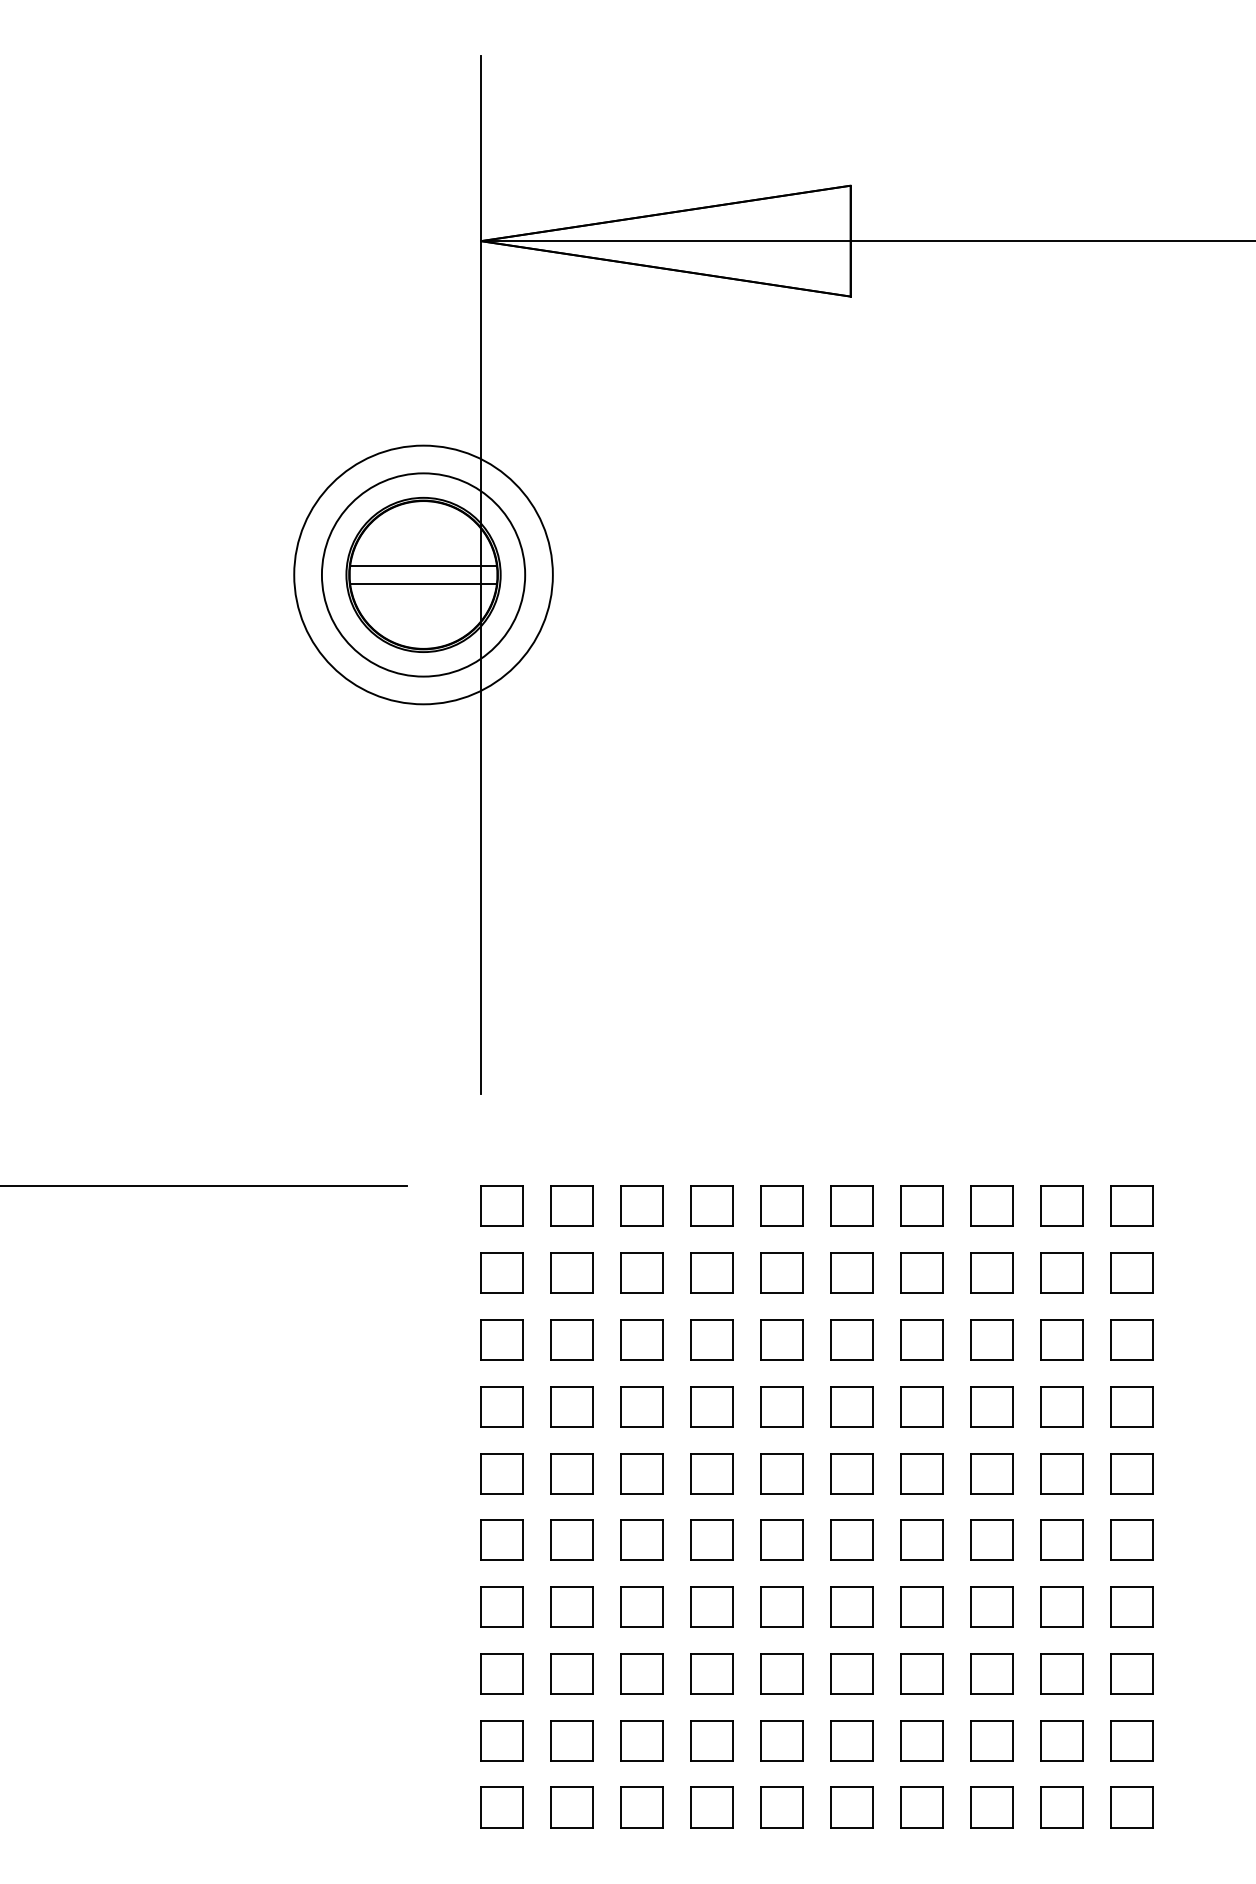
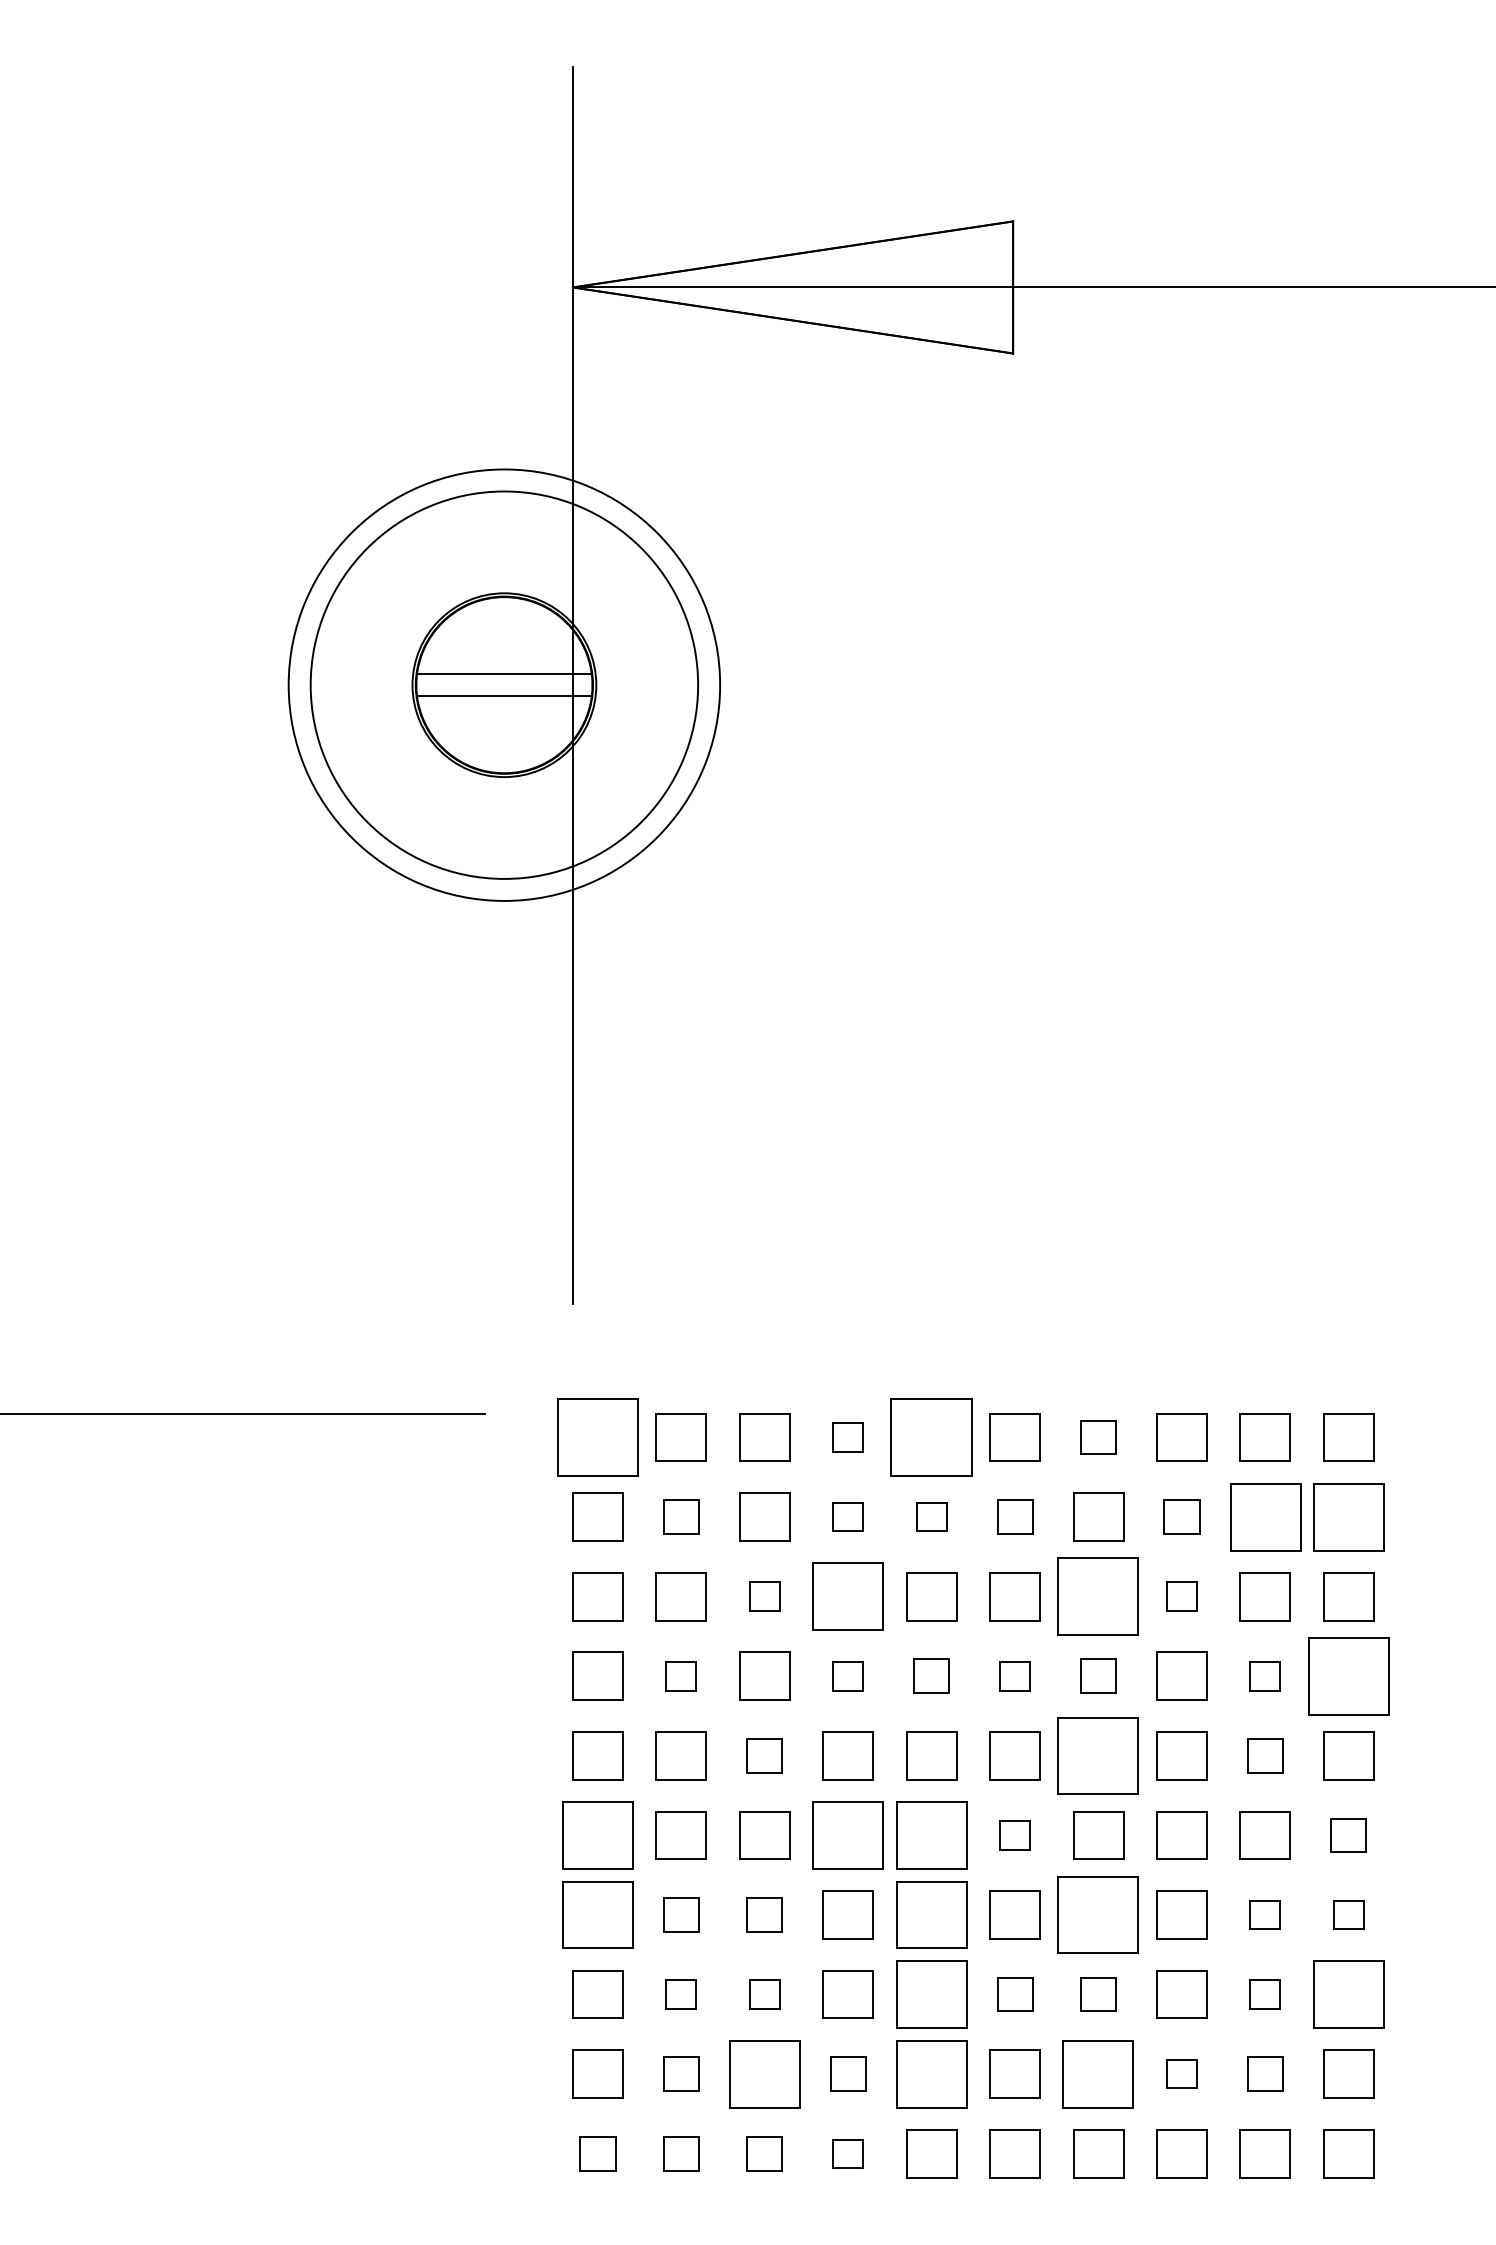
circle: (423, 575) -> (504, 685), size x1.4
circle: (423, 575) -> (504, 685), size x1.6
part: (501, 1206) -> (597, 1437), size x1.6
part: (711, 1206) -> (847, 1437), size x0.6
part: (782, 1206) -> (931, 1437), size x1.6
part: (922, 1206) -> (1098, 1437), size x0.7
part: (571, 1272) -> (680, 1516), size x0.7
part: (711, 1272) -> (847, 1516), size x0.6
part: (782, 1272) -> (931, 1516), size x0.6
part: (851, 1272) -> (1014, 1516), size x0.7
part: (991, 1272) -> (1181, 1516), size x0.7
part: (1061, 1272) -> (1264, 1516), size x1.4
part: (1131, 1272) -> (1348, 1516), size x1.4
part: (641, 1339) -> (764, 1596), size x0.6
part: (711, 1339) -> (847, 1596), size x1.4
part: (922, 1339) -> (1098, 1596), size x1.6
part: (991, 1339) -> (1181, 1596), size x0.6
part: (571, 1406) -> (680, 1675), size x0.6
part: (711, 1406) -> (847, 1675), size x0.6
part: (782, 1406) -> (931, 1675), size x0.7
part: (851, 1406) -> (1014, 1675), size x0.6
part: (922, 1406) -> (1098, 1675), size x0.7
part: (1061, 1406) -> (1264, 1675), size x0.6
part: (1131, 1406) -> (1348, 1675), size x1.6
part: (641, 1473) -> (764, 1755), size x0.7
part: (922, 1473) -> (1098, 1755), size x1.6
part: (1061, 1473) -> (1264, 1755), size x0.7
part: (501, 1540) -> (597, 1835), size x1.4
part: (711, 1540) -> (847, 1835), size x1.4
part: (782, 1540) -> (931, 1835), size x1.4
part: (851, 1540) -> (1014, 1835), size x0.6
part: (1131, 1540) -> (1348, 1835), size x0.7
part: (501, 1606) -> (597, 1914), size x1.4
part: (571, 1606) -> (680, 1914), size x0.7
part: (641, 1606) -> (764, 1914), size x0.7
part: (782, 1606) -> (931, 1914), size x1.4
part: (922, 1606) -> (1098, 1914), size x1.6
part: (1061, 1606) -> (1264, 1914), size x0.6
part: (1131, 1606) -> (1348, 1914), size x0.6
part: (571, 1673) -> (680, 1994), size x0.6
part: (641, 1673) -> (764, 1994), size x0.6
part: (782, 1673) -> (931, 1994), size x1.4
part: (851, 1673) -> (1014, 1994), size x0.7
part: (922, 1673) -> (1098, 1994), size x0.7
part: (1061, 1673) -> (1264, 1994), size x0.6
part: (1131, 1673) -> (1348, 1994), size x1.4
part: (571, 1740) -> (680, 2073), size x0.7
part: (641, 1740) -> (764, 2073), size x1.4
part: (711, 1740) -> (847, 2073), size x0.7
part: (782, 1740) -> (931, 2073), size x1.4
part: (922, 1740) -> (1098, 2073), size x1.4
part: (991, 1740) -> (1181, 2073), size x0.6
part: (1061, 1740) -> (1264, 2073), size x0.7
part: (501, 1807) -> (597, 2153), size x0.7
part: (571, 1807) -> (680, 2153), size x0.7
part: (641, 1807) -> (764, 2153), size x0.7
part: (711, 1807) -> (847, 2153), size x0.6

